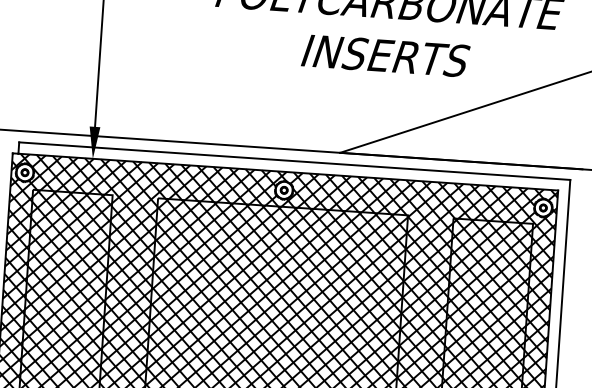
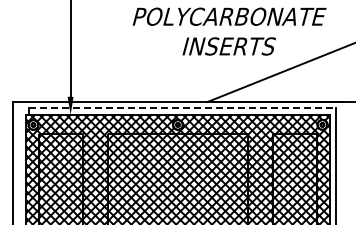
line: (294, 161) -> (182, 108), solid -> dashed

